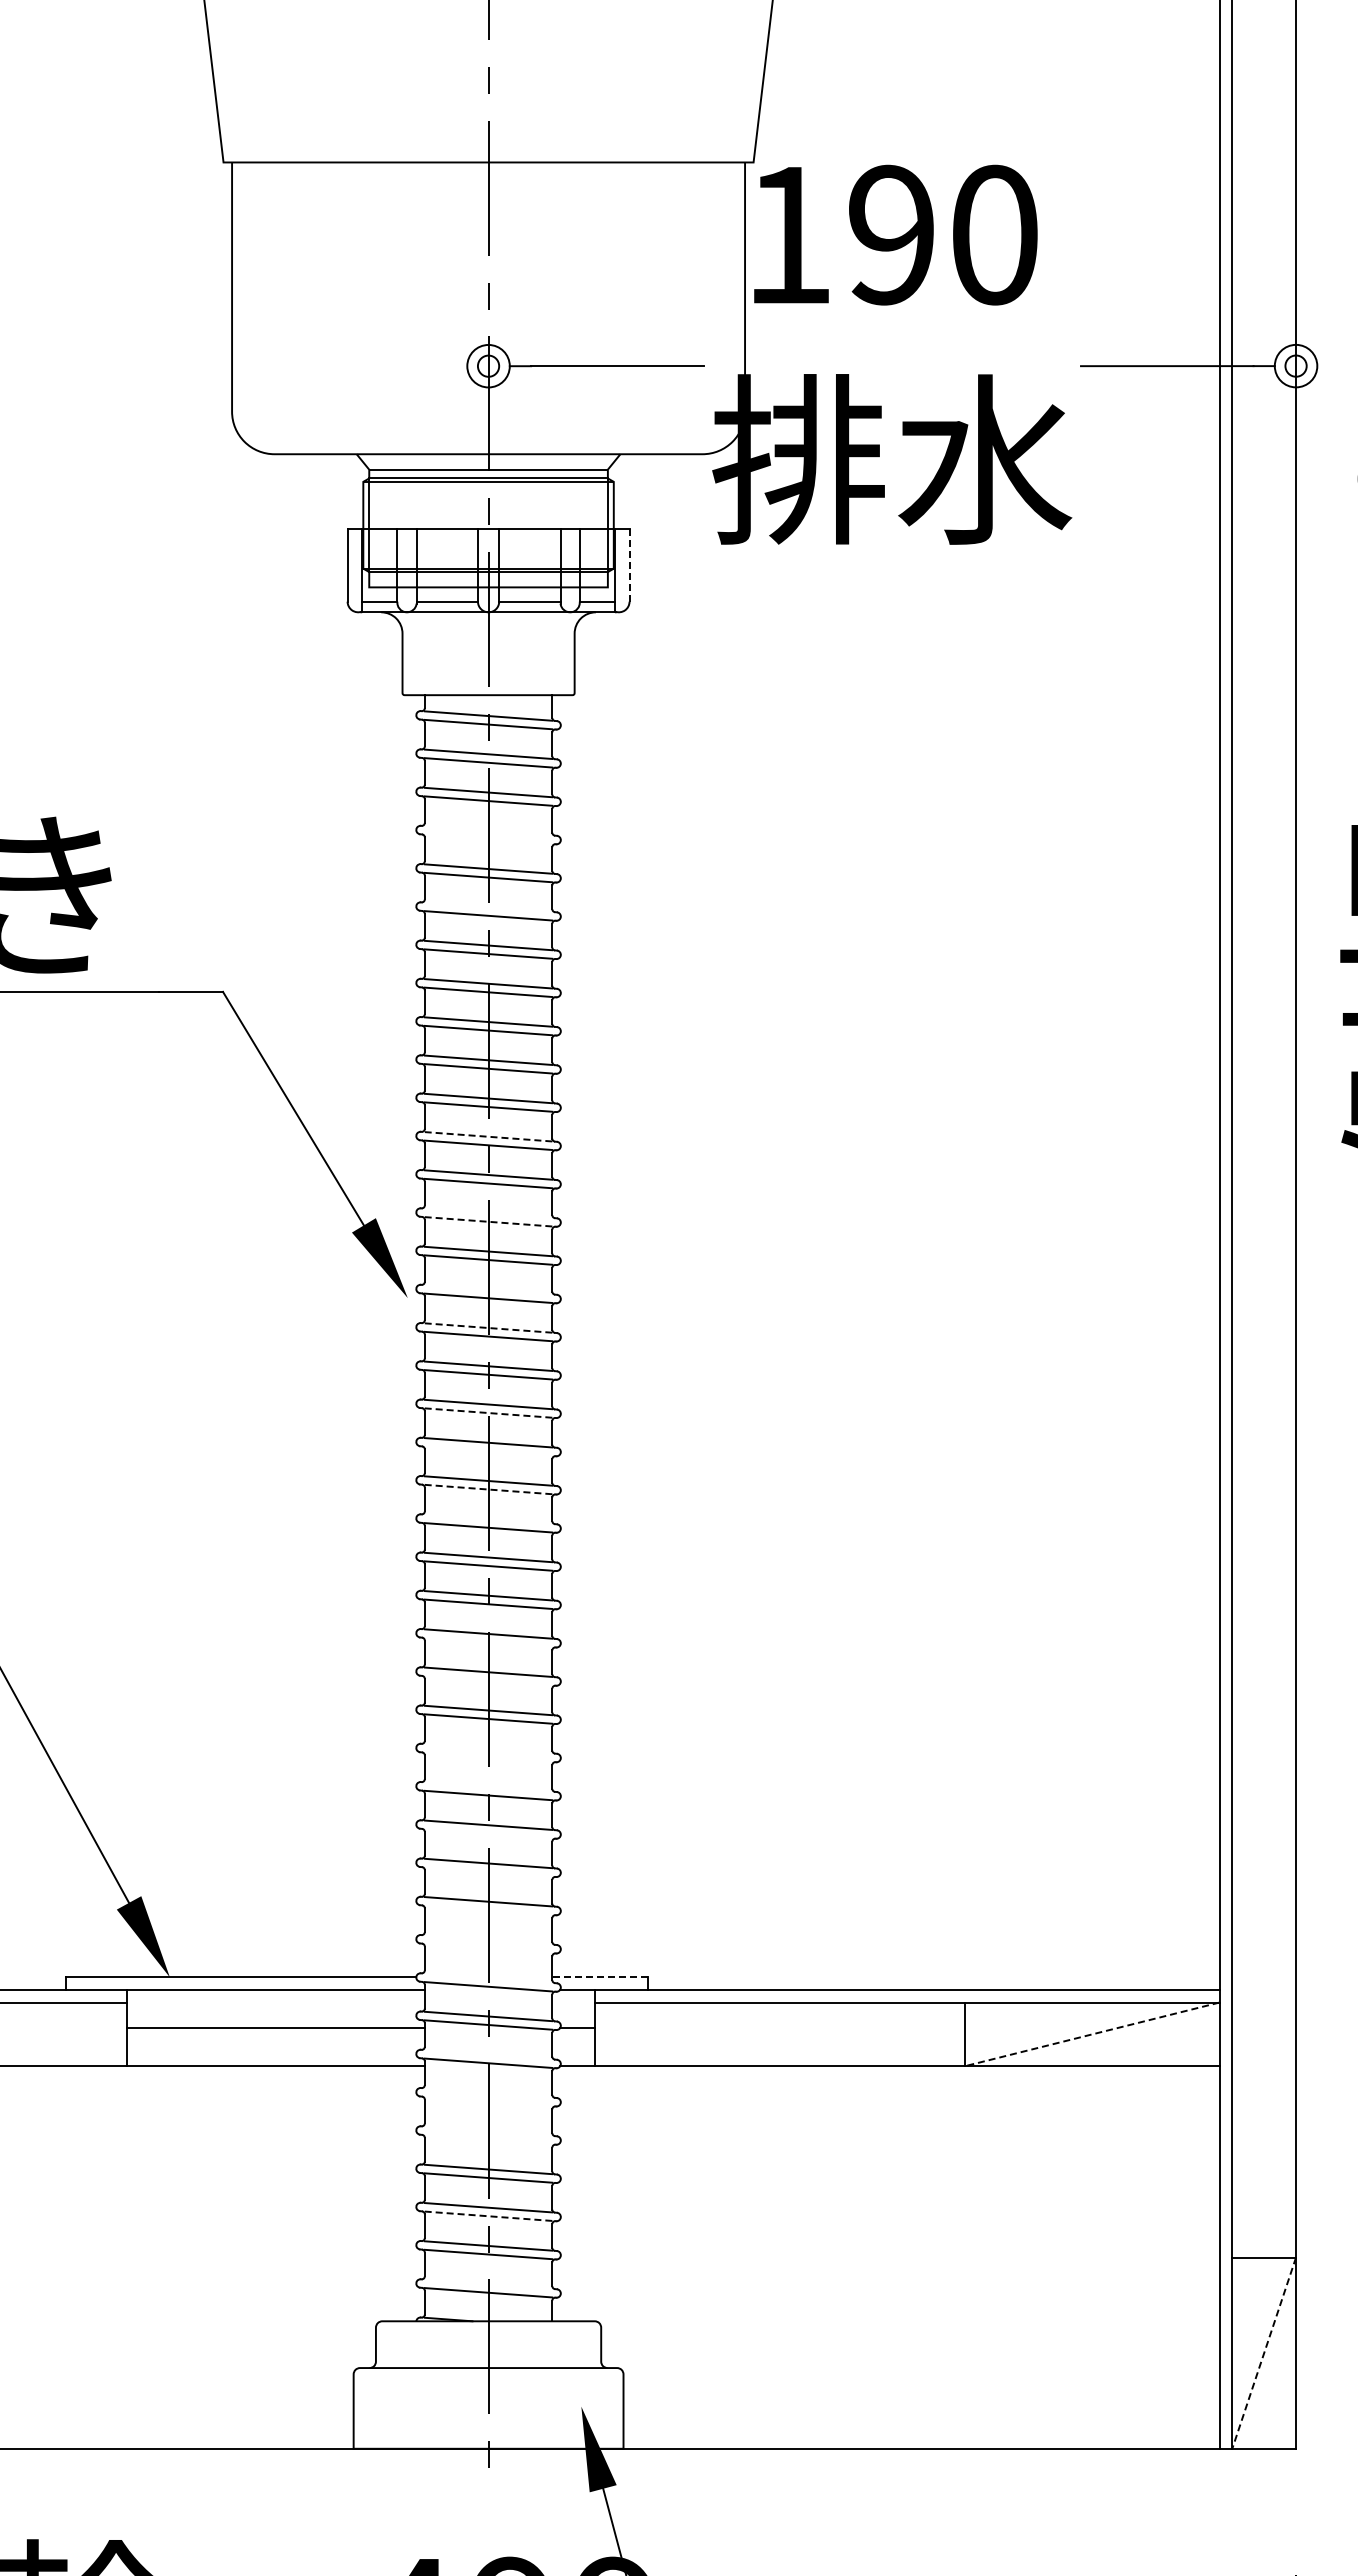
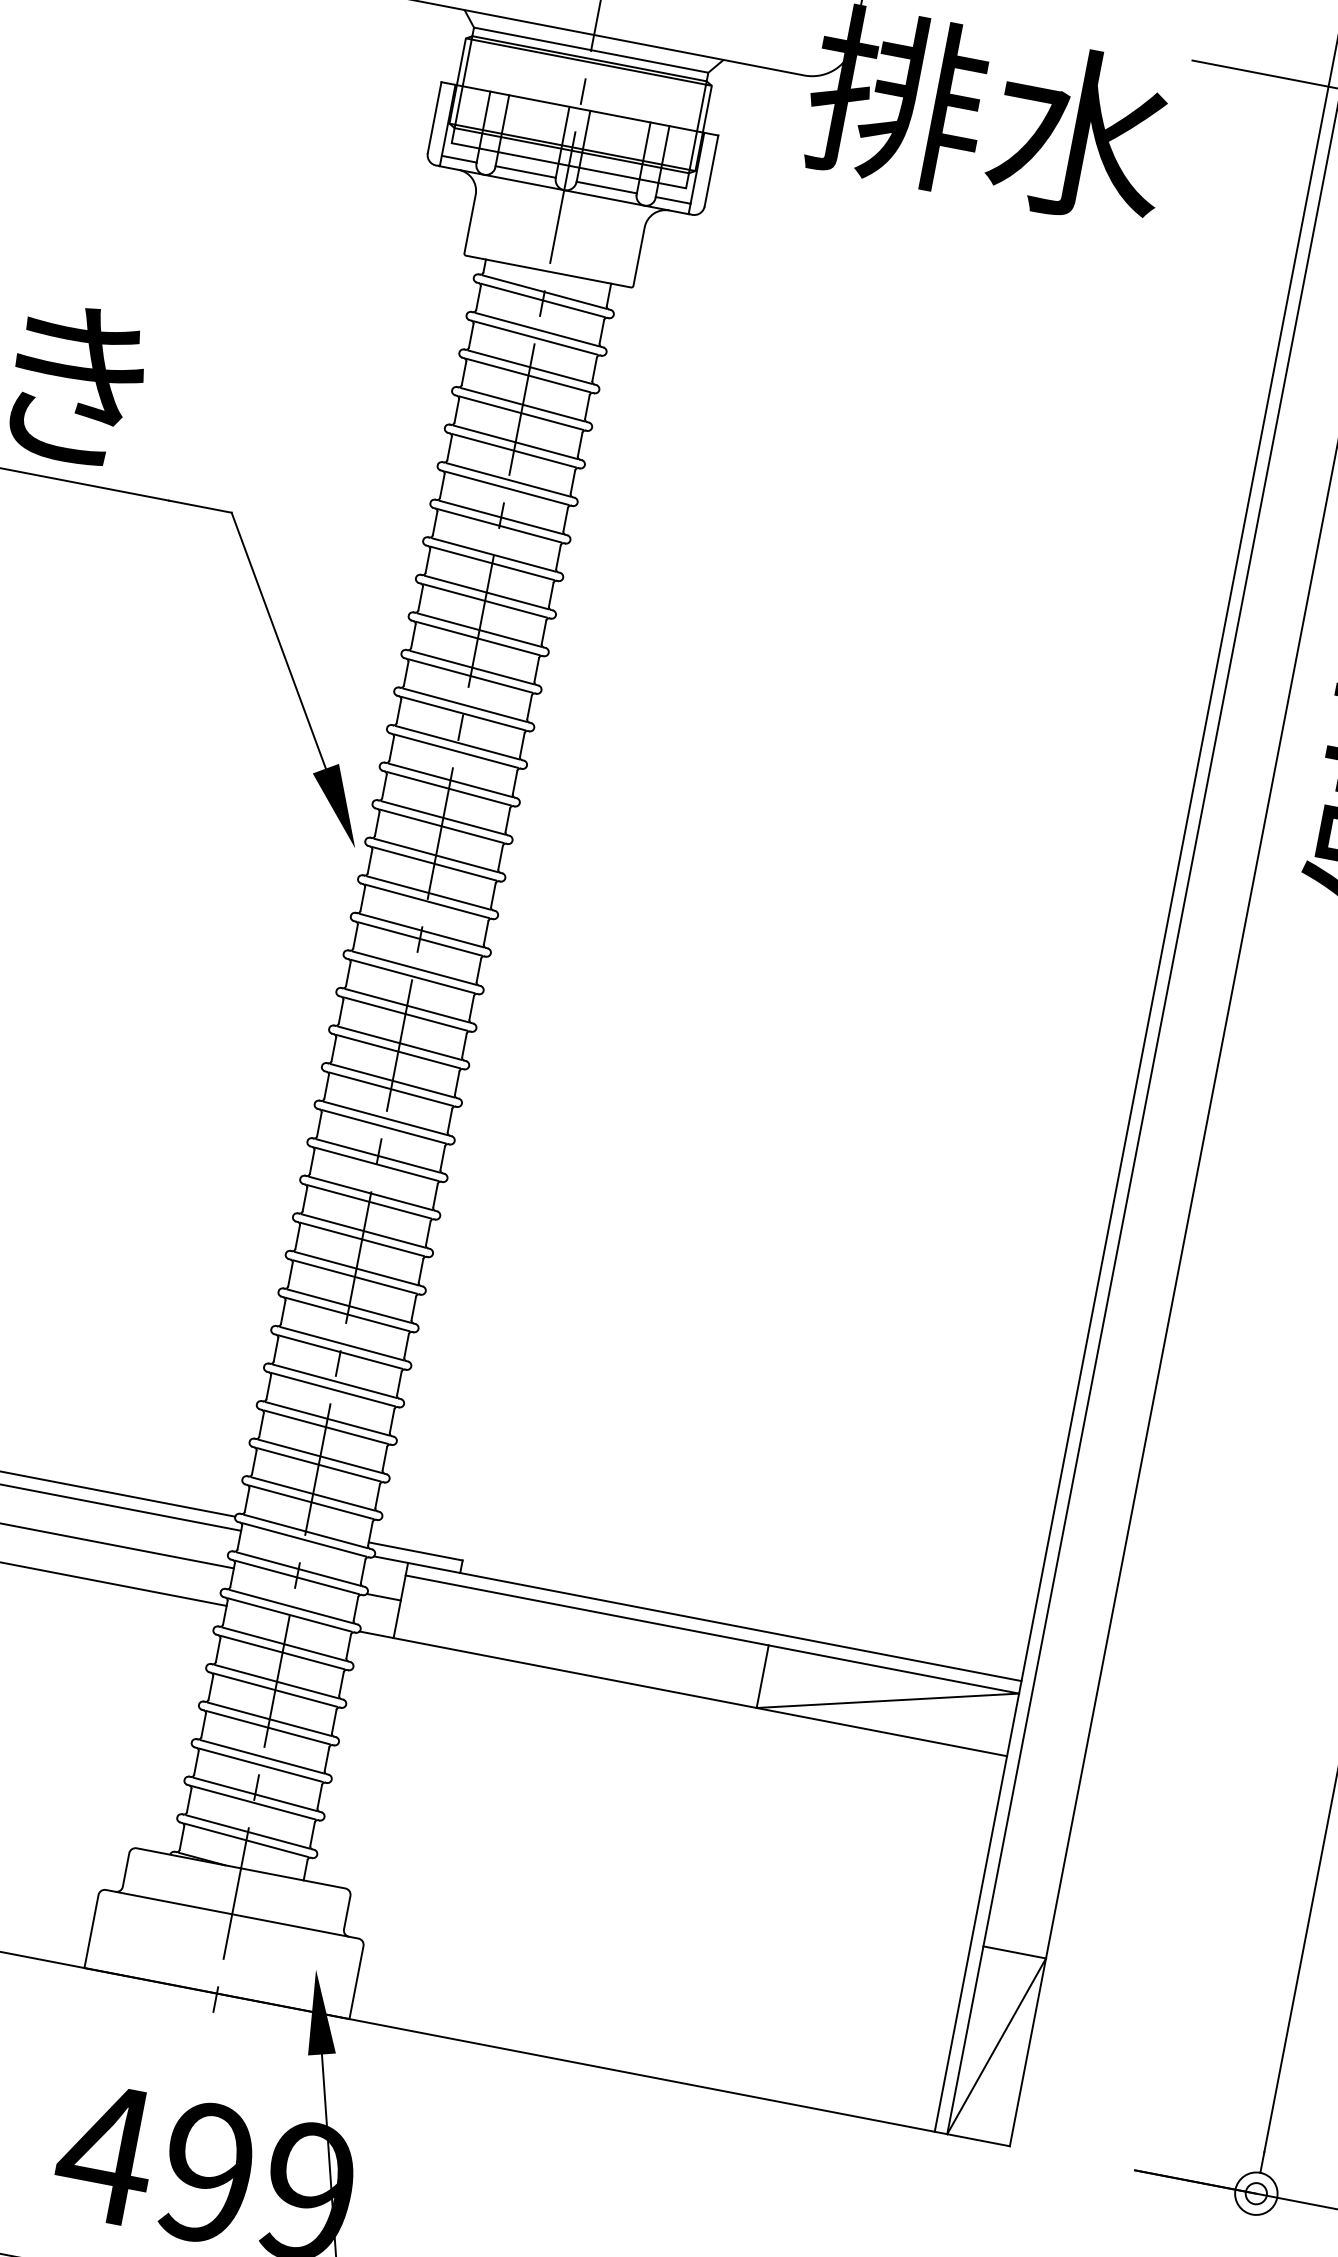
line: (629, 566) -> (711, 171), dashed -> solid
line: (488, 830) -> (522, 404), added
line: (488, 839) -> (521, 413), added
line: (488, 906) -> (508, 479), added
line: (488, 1136) -> (465, 704), dashed -> solid
line: (488, 1212) -> (450, 779), added
line: (488, 1221) -> (448, 788), dashed -> solid
line: (488, 1289) -> (436, 855), added
line: (488, 1328) -> (428, 893), dashed -> solid
line: (488, 1413) -> (412, 976), dashed -> solid
line: (488, 1450) -> (405, 1013), added
line: (488, 1489) -> (398, 1051), dashed -> solid
line: (488, 1518) -> (392, 1080), added
line: (488, 1642) -> (369, 1201), added
line: (488, 1680) -> (362, 1239), added
line: (488, 1748) -> (349, 1305), added
line: (488, 1756) -> (347, 1313), added
line: (488, 1786) -> (342, 1343), added
line: (488, 1833) -> (333, 1389), added
line: (488, 1871) -> (326, 1426), added
line: (488, 1909) -> (318, 1463), added
line: (488, 1939) -> (313, 1493), added
line: (488, 1948) -> (311, 1502), added
line: (488, 1977) -> (306, 1530), added
line: (600, 1977) -> (415, 1551), dashed -> solid
line: (1091, 2034) -> (887, 1700), dashed -> solid
line: (488, 2054) -> (291, 1606), added
line: (488, 2092) -> (284, 1643), added
line: (488, 2101) -> (282, 1652), added
line: (488, 2130) -> (277, 1681), added
line: (488, 2139) -> (275, 1689), added
line: (488, 2216) -> (260, 1765), dashed -> solid
line: (488, 2283) -> (248, 1831), added
line: (1264, 2353) -> (996, 2046), dashed -> solid

